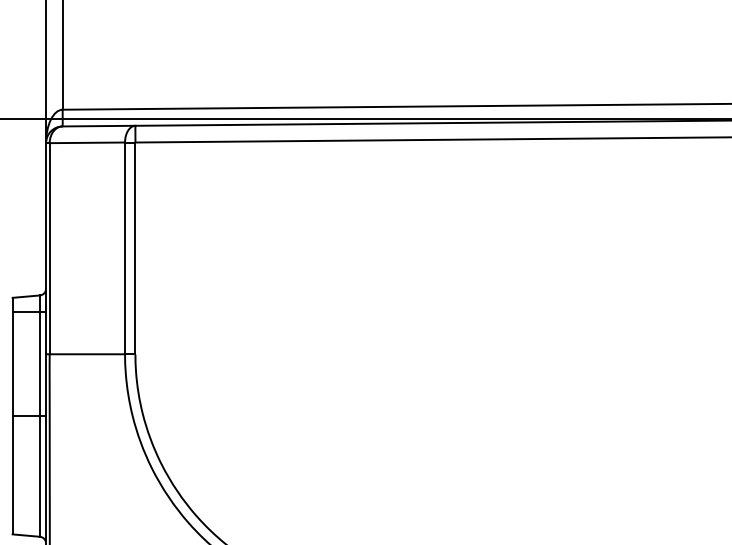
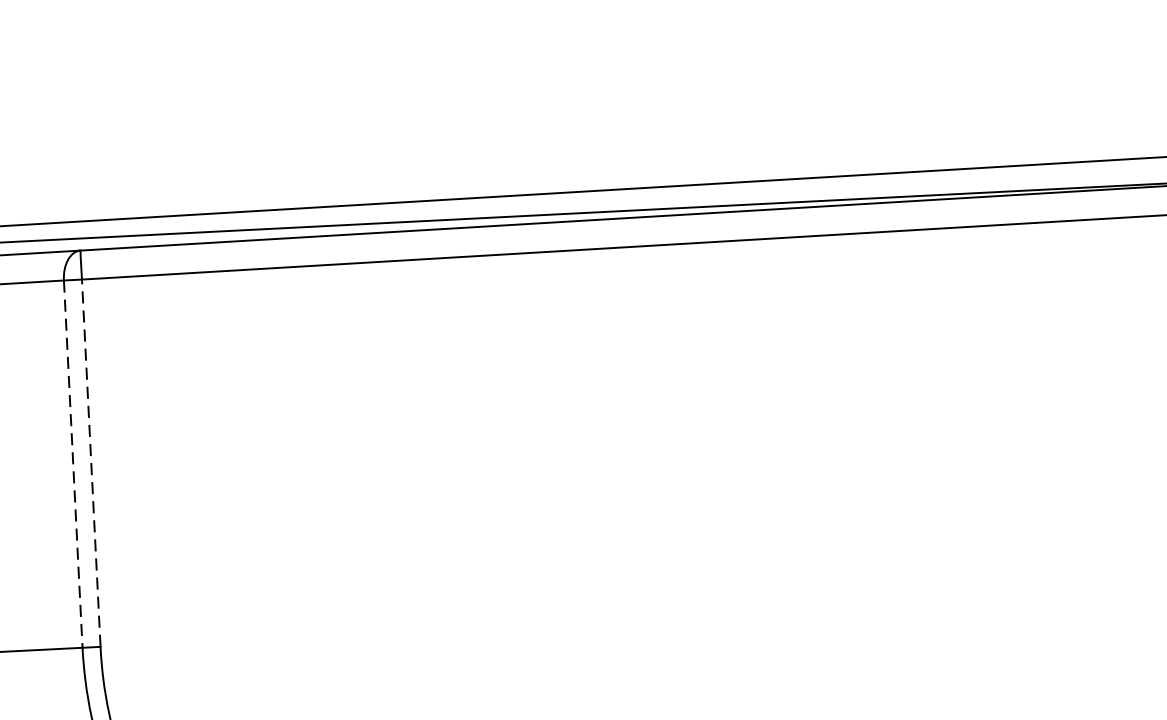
line: (125, 248) -> (74, 464), solid -> dashed
line: (135, 248) -> (91, 463), solid -> dashed

